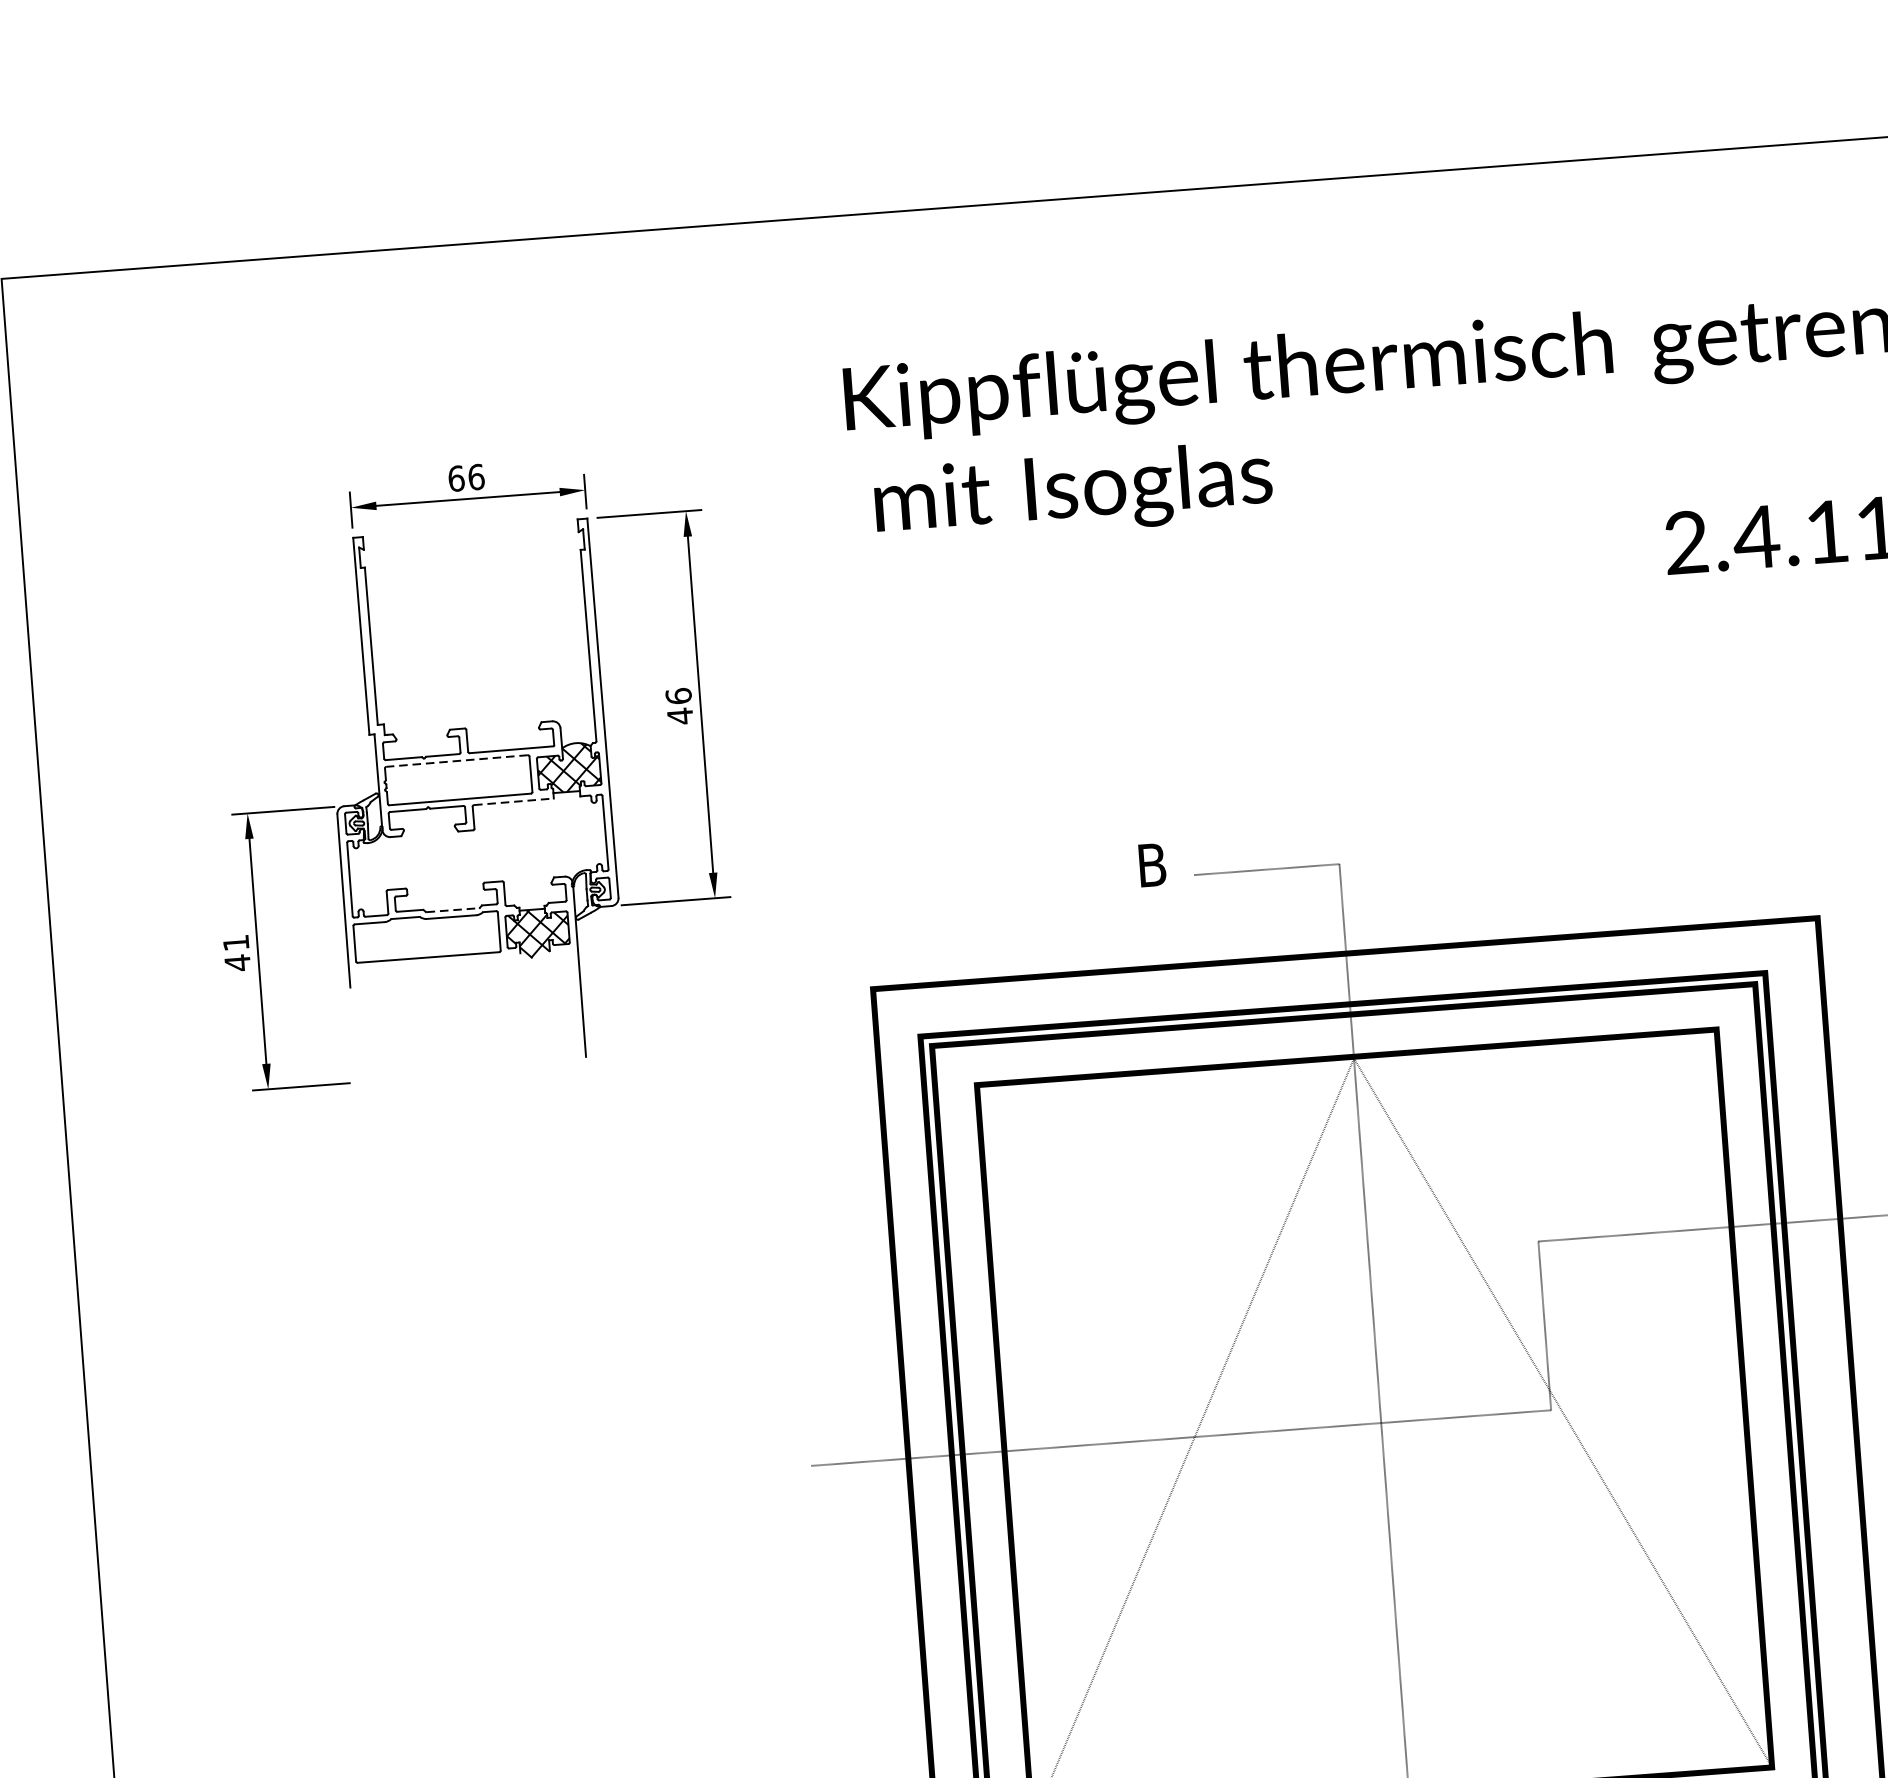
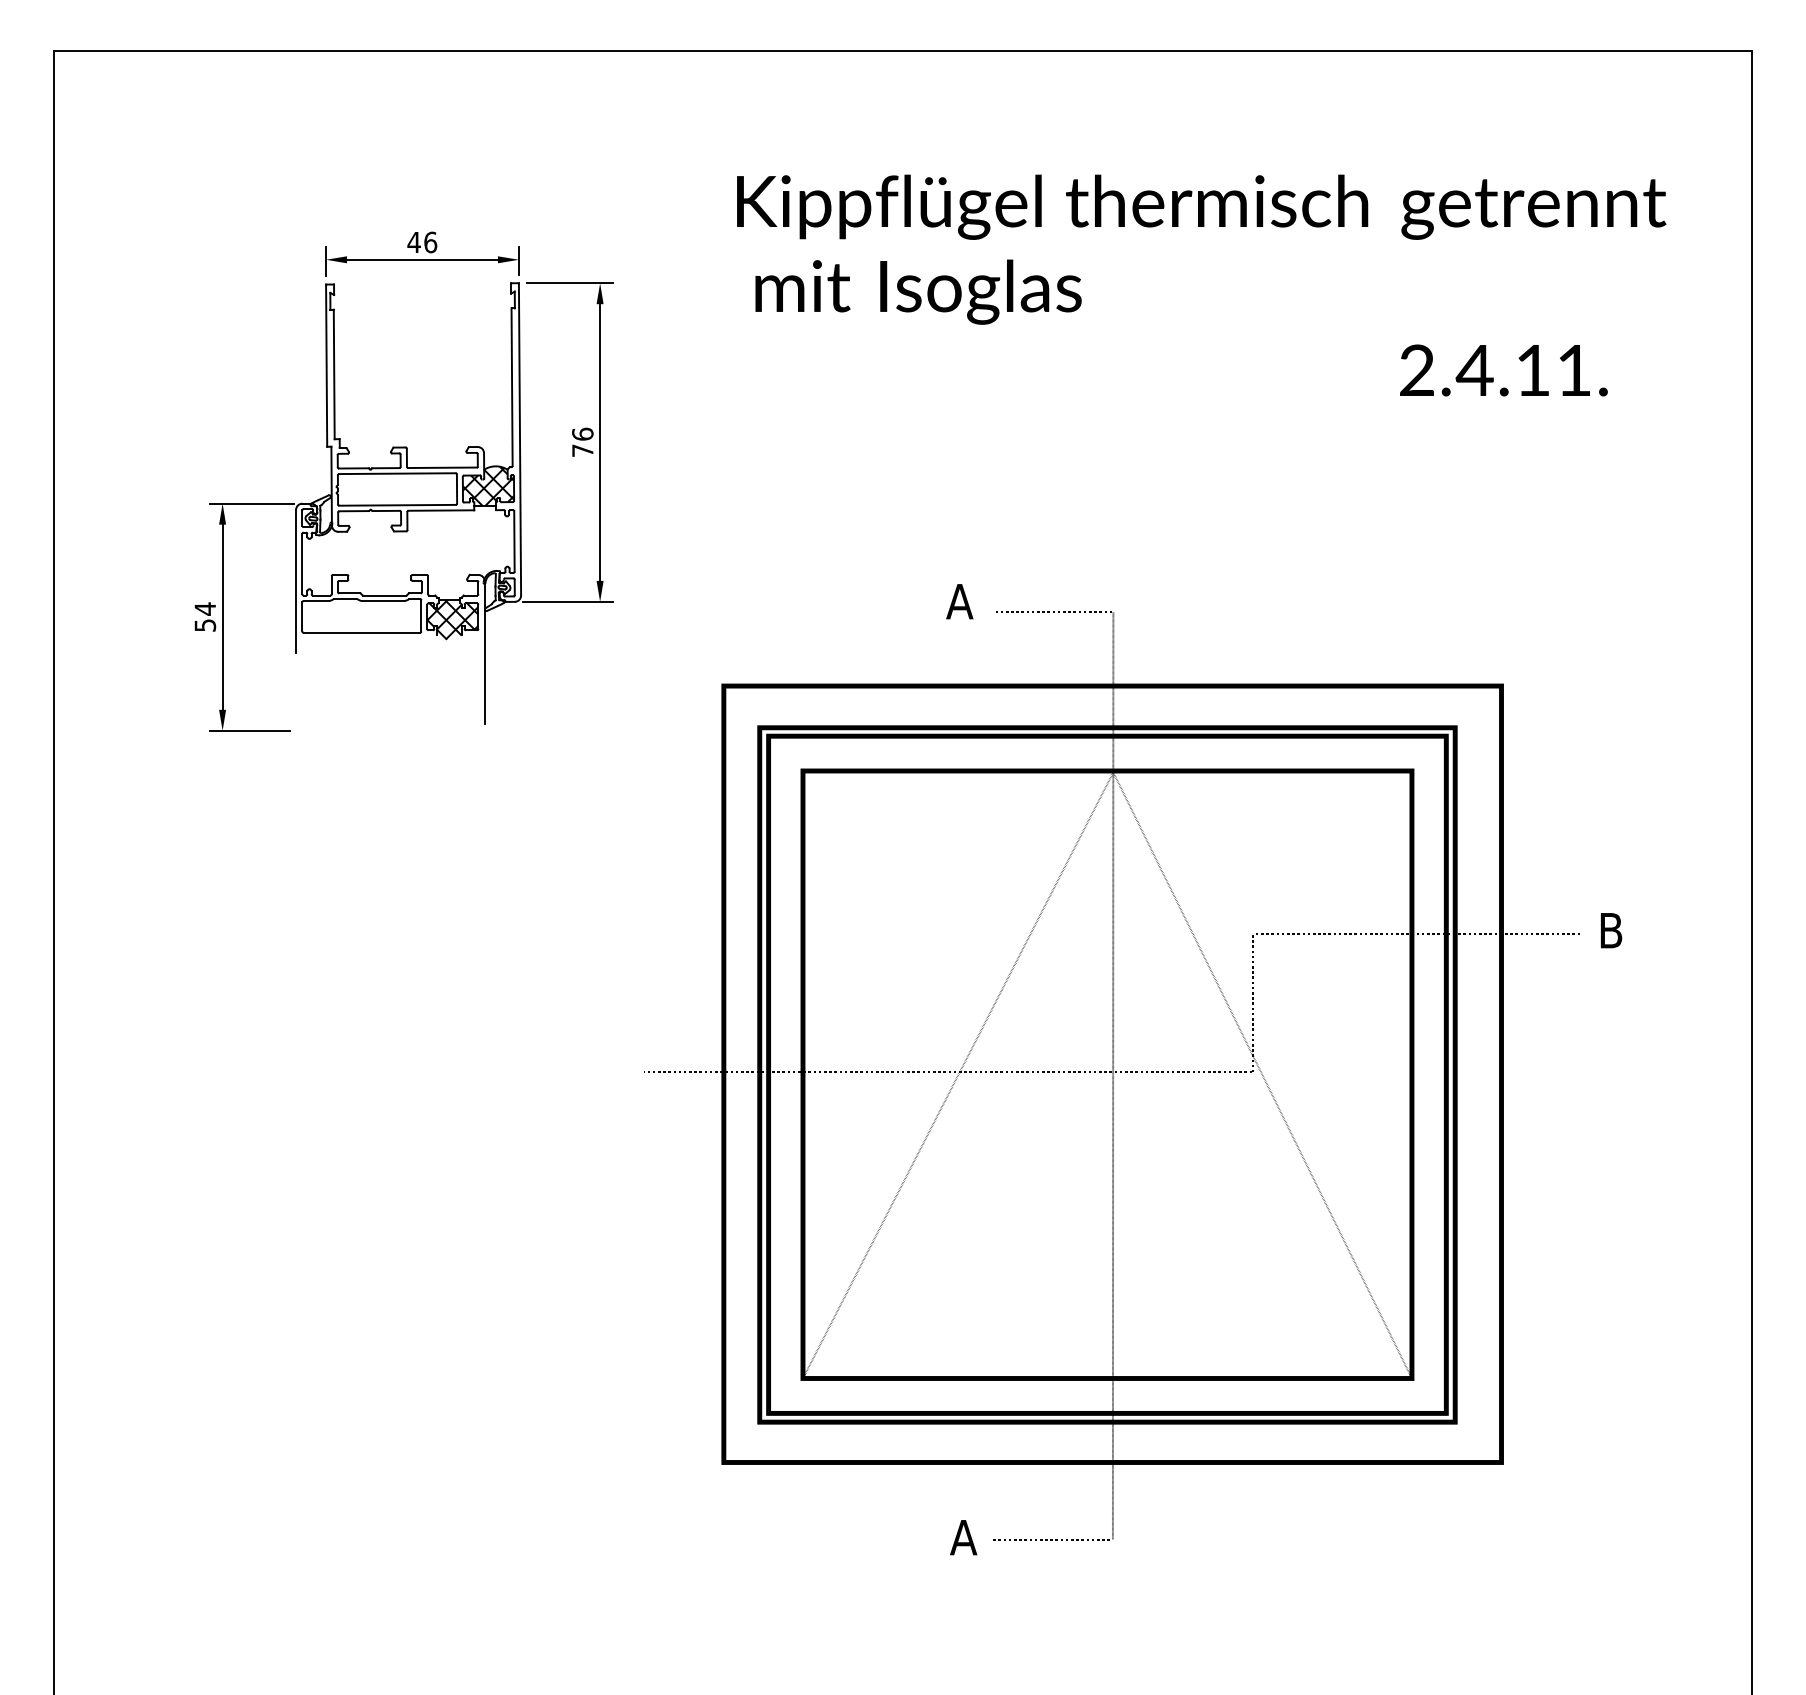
text: (455, 478) -> (413, 242), 66 -> 46
text: (679, 715) -> (582, 450), 46 -> 76
line: (456, 760) -> (396, 473), dashed -> solid
line: (514, 801) -> (441, 510), dashed -> solid
text: (1151, 864) -> (959, 601), B -> A
line: (452, 910) -> (384, 595), dashed -> solid
text: (237, 953) -> (205, 617), 41 -> 54

